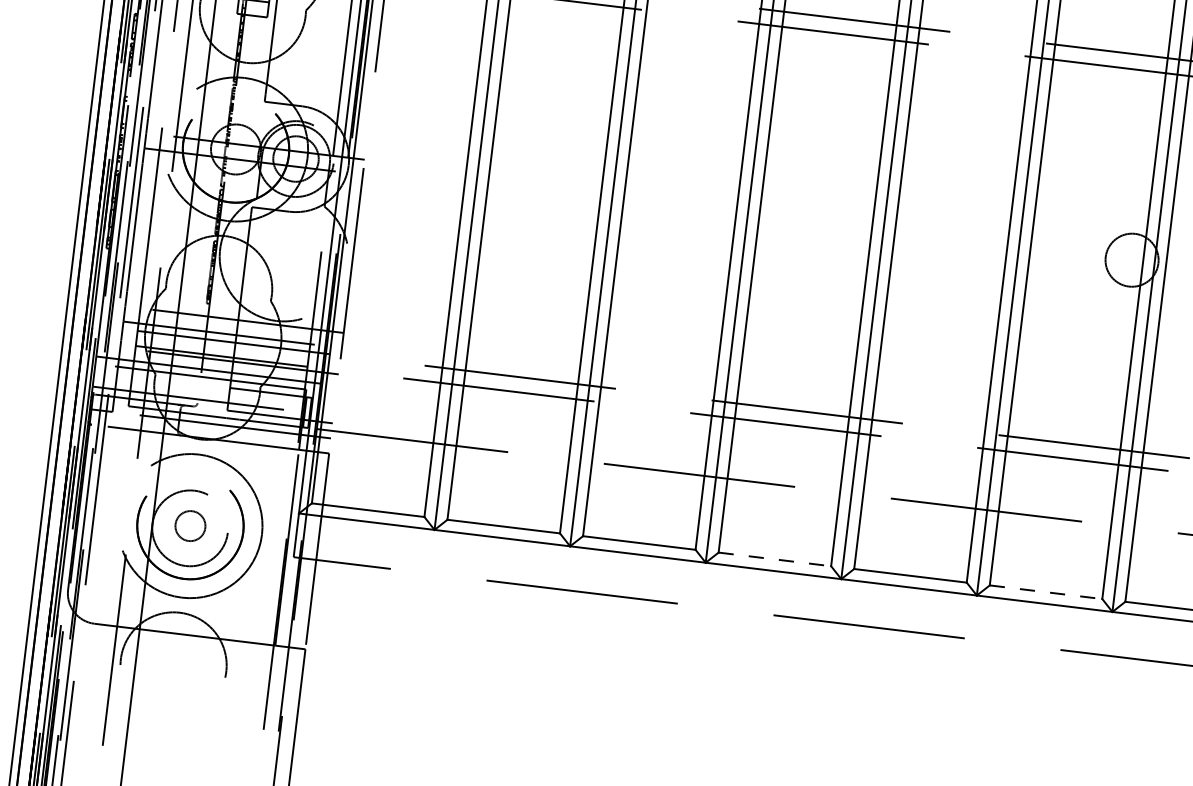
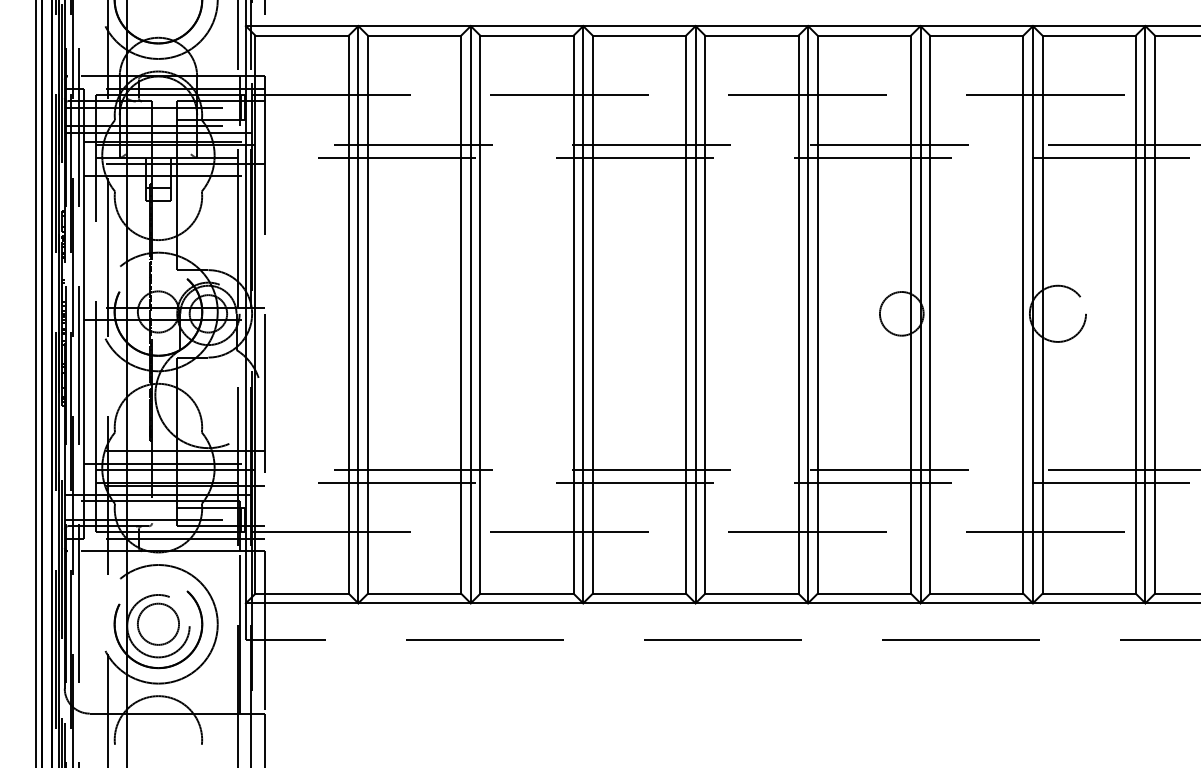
circle: (190, 525) -> (158, 623), size x1.67
line: (774, 559) -> (639, 593), dashed -> solid
line: (1046, 591) -> (864, 593), dashed -> solid

